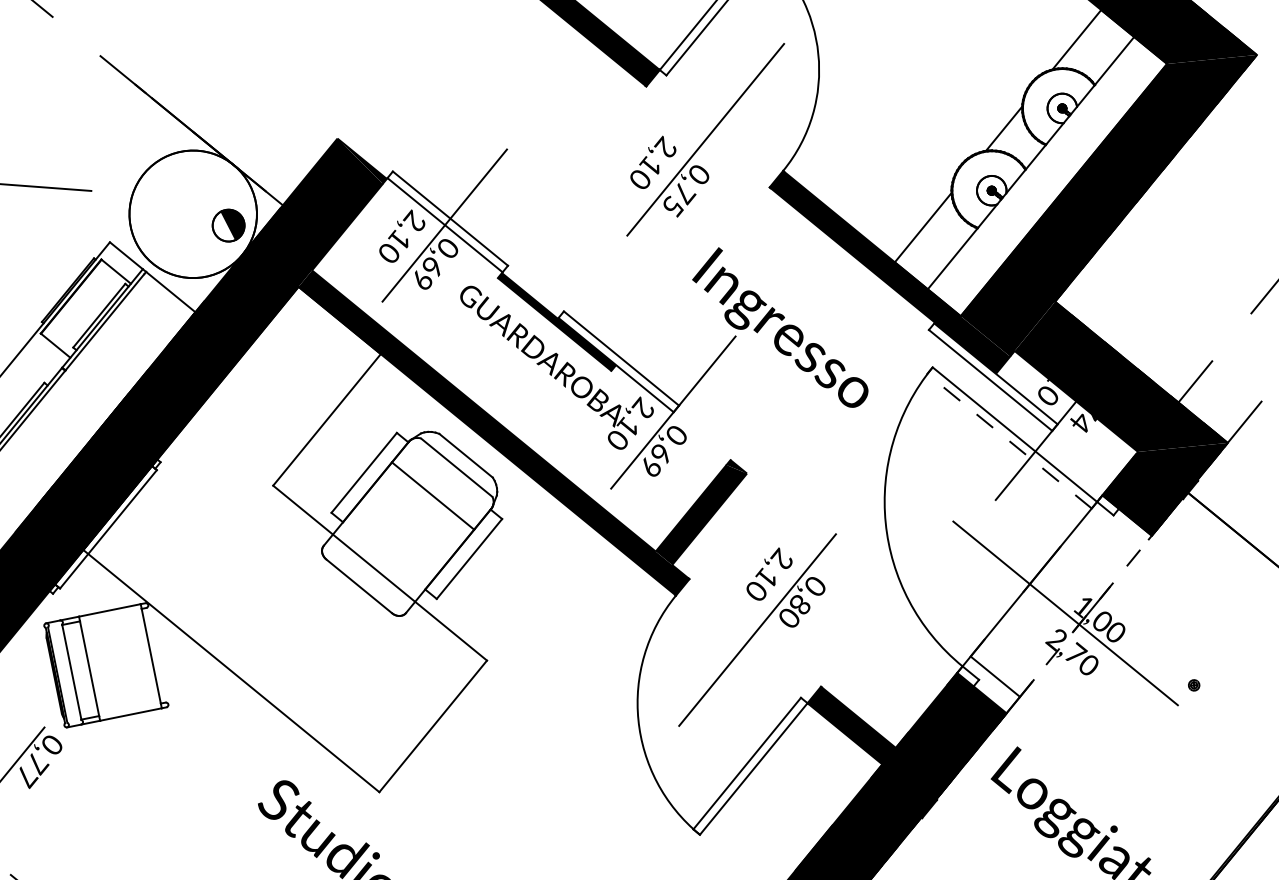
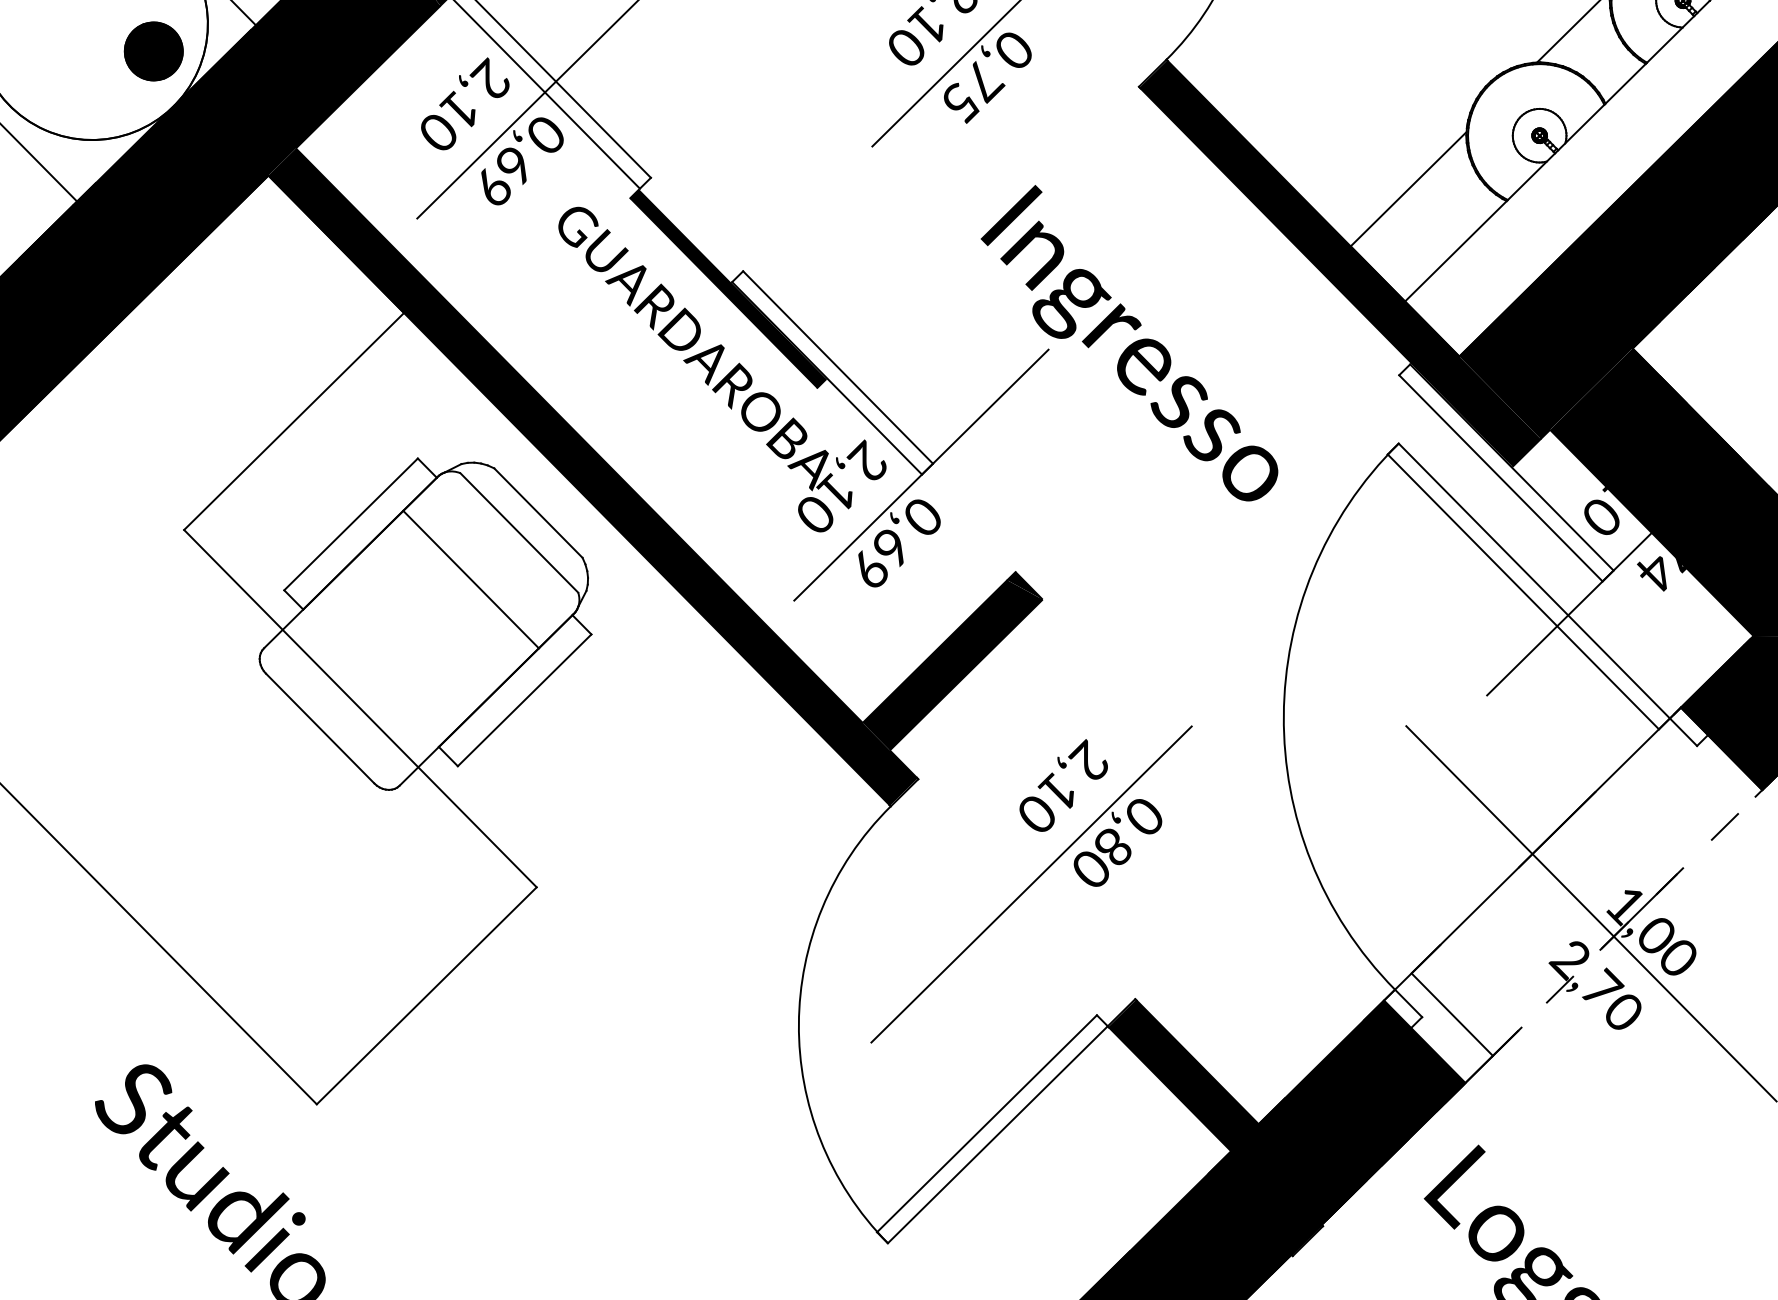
fill: (223, 226) -> (144, 51), added
line: (1009, 440) -> (1523, 590), dashed -> solid

